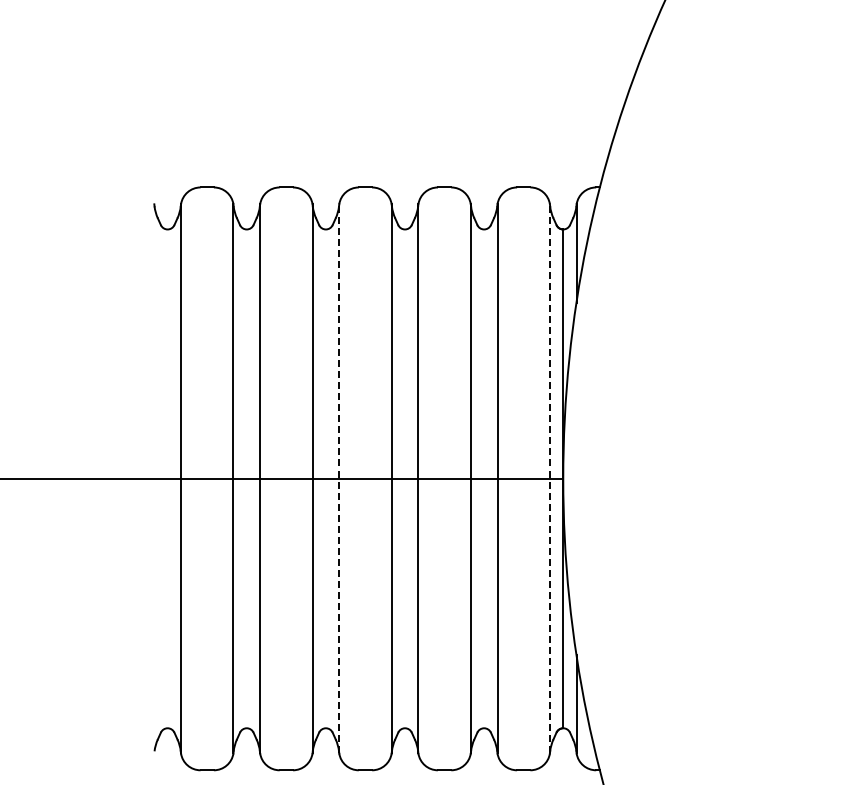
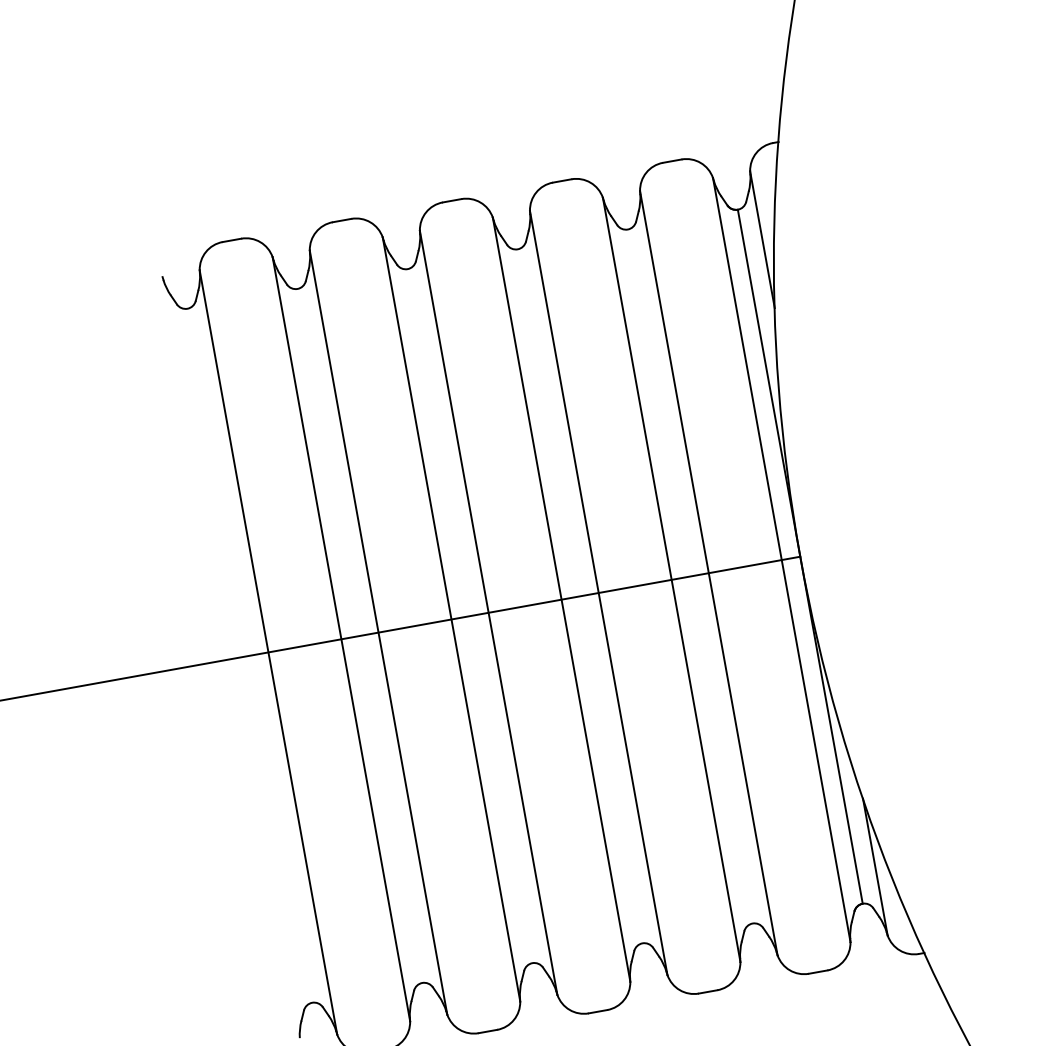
line: (339, 478) -> (488, 612), dashed -> solid
line: (549, 478) -> (781, 559), dashed -> solid

